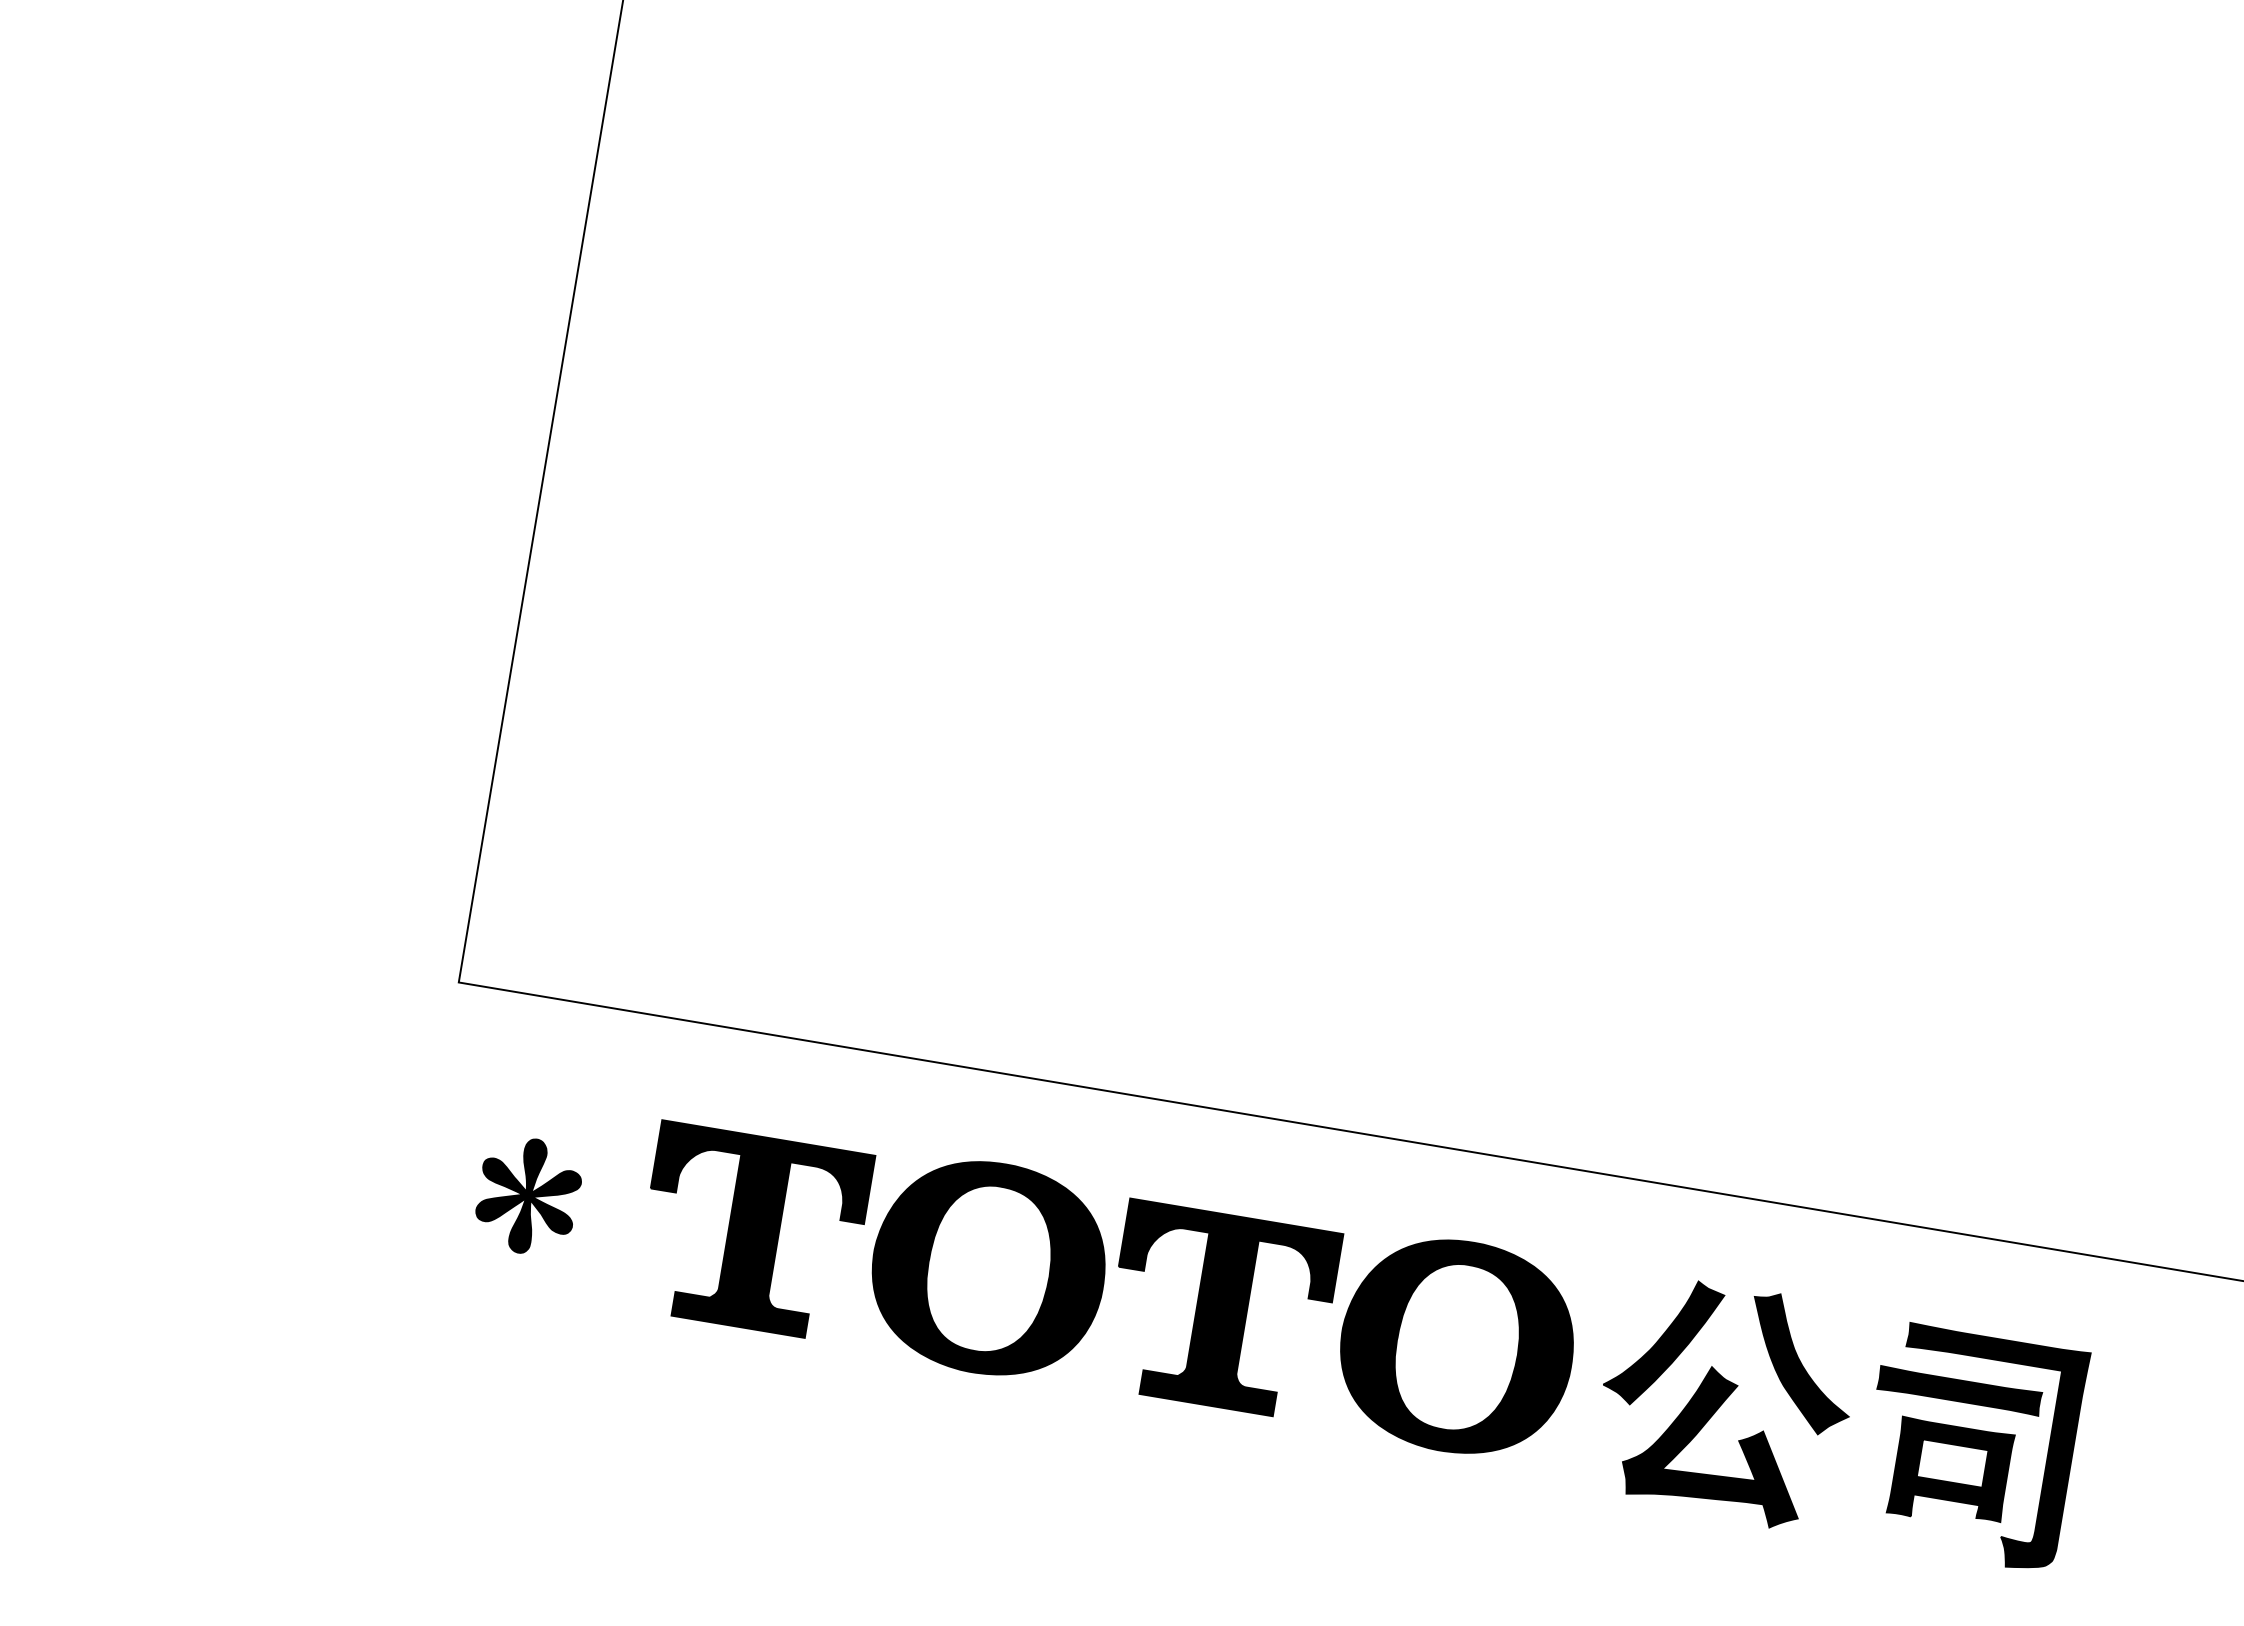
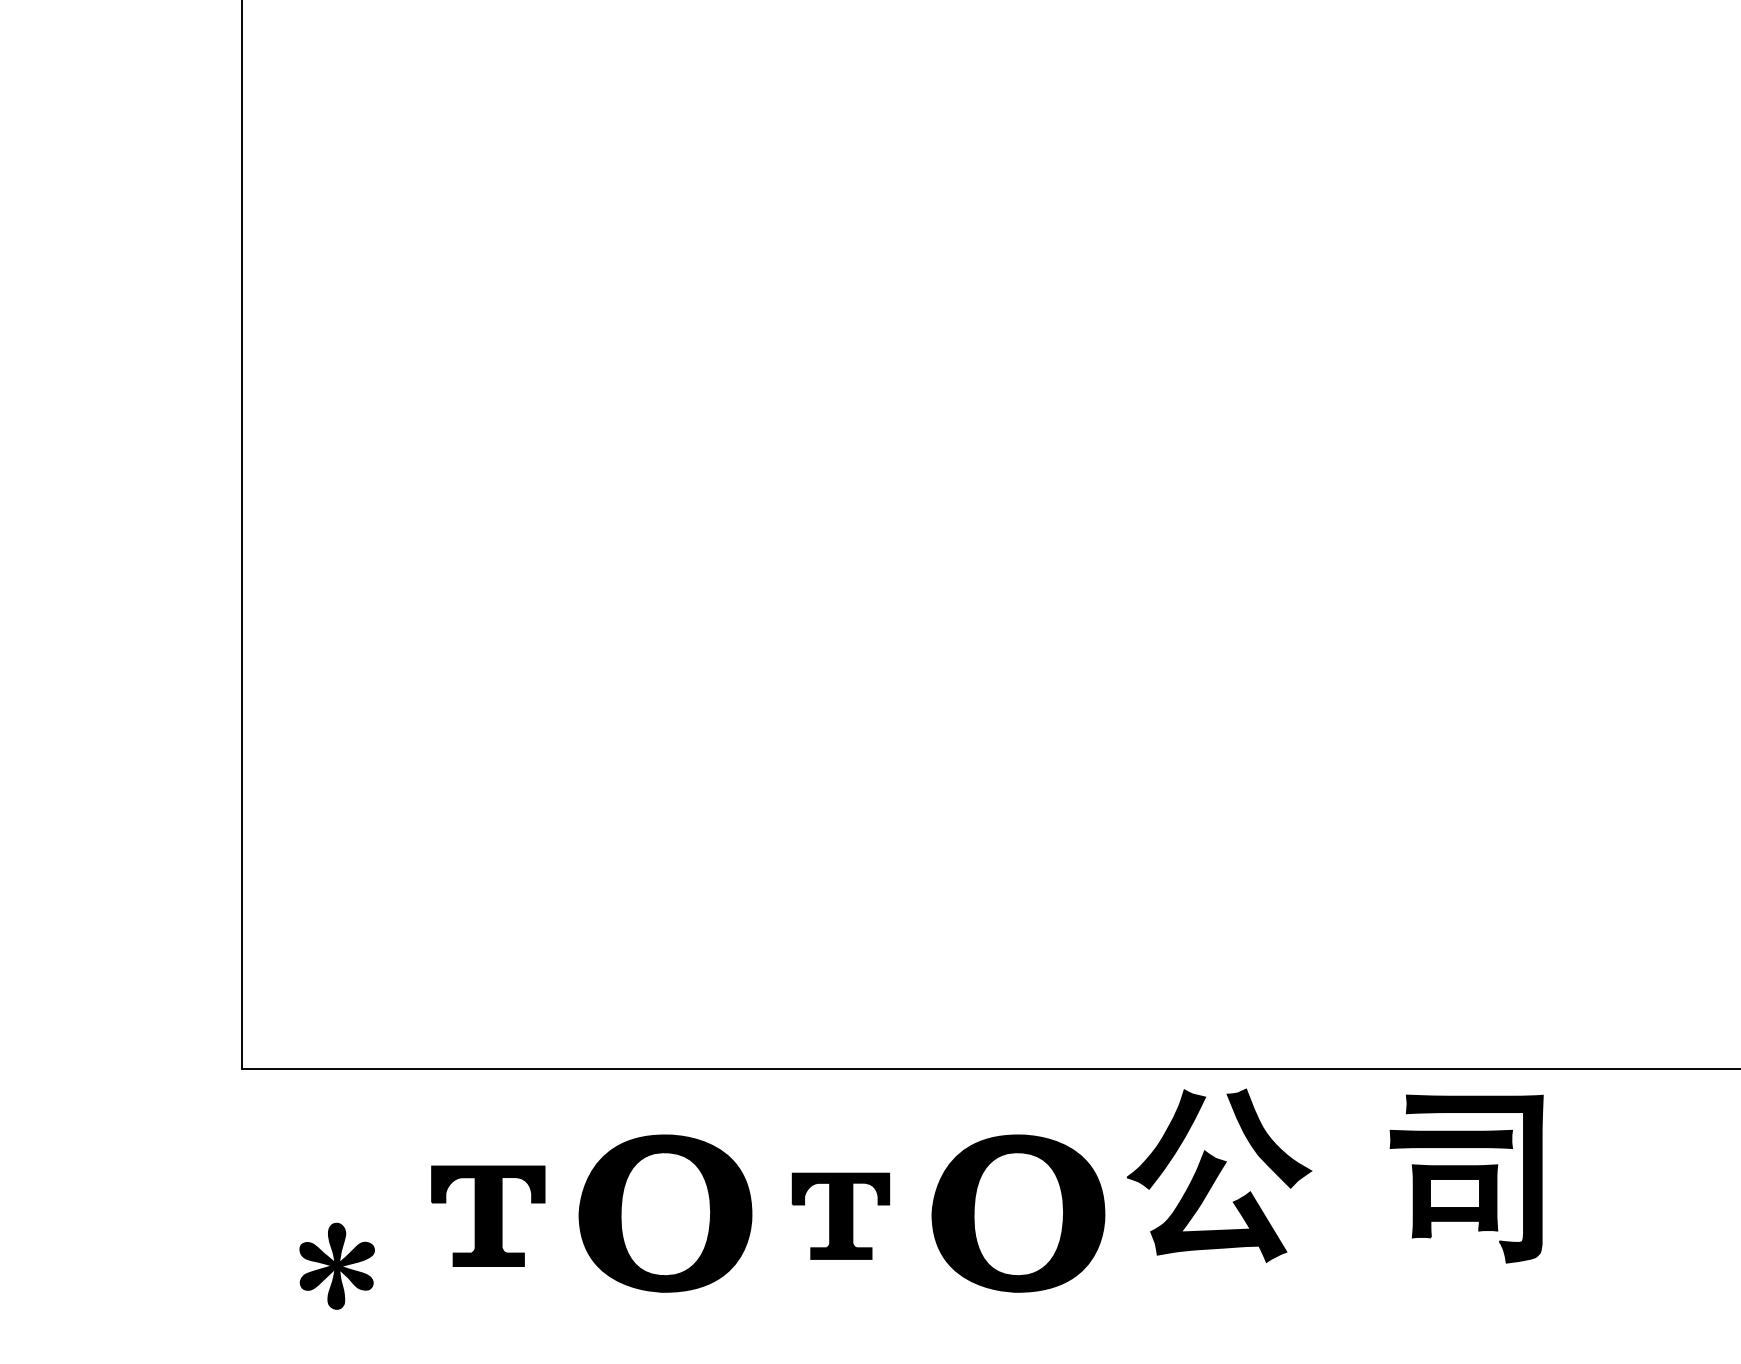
part: (527, 1195) -> (336, 1265), moved
part: (753, 1232) -> (488, 1216), size x0.7
part: (1220, 1310) -> (840, 1216), size x0.6
part: (1726, 1402) -> (1219, 1175), moved
part: (1971, 1446) -> (1466, 1178), moved

